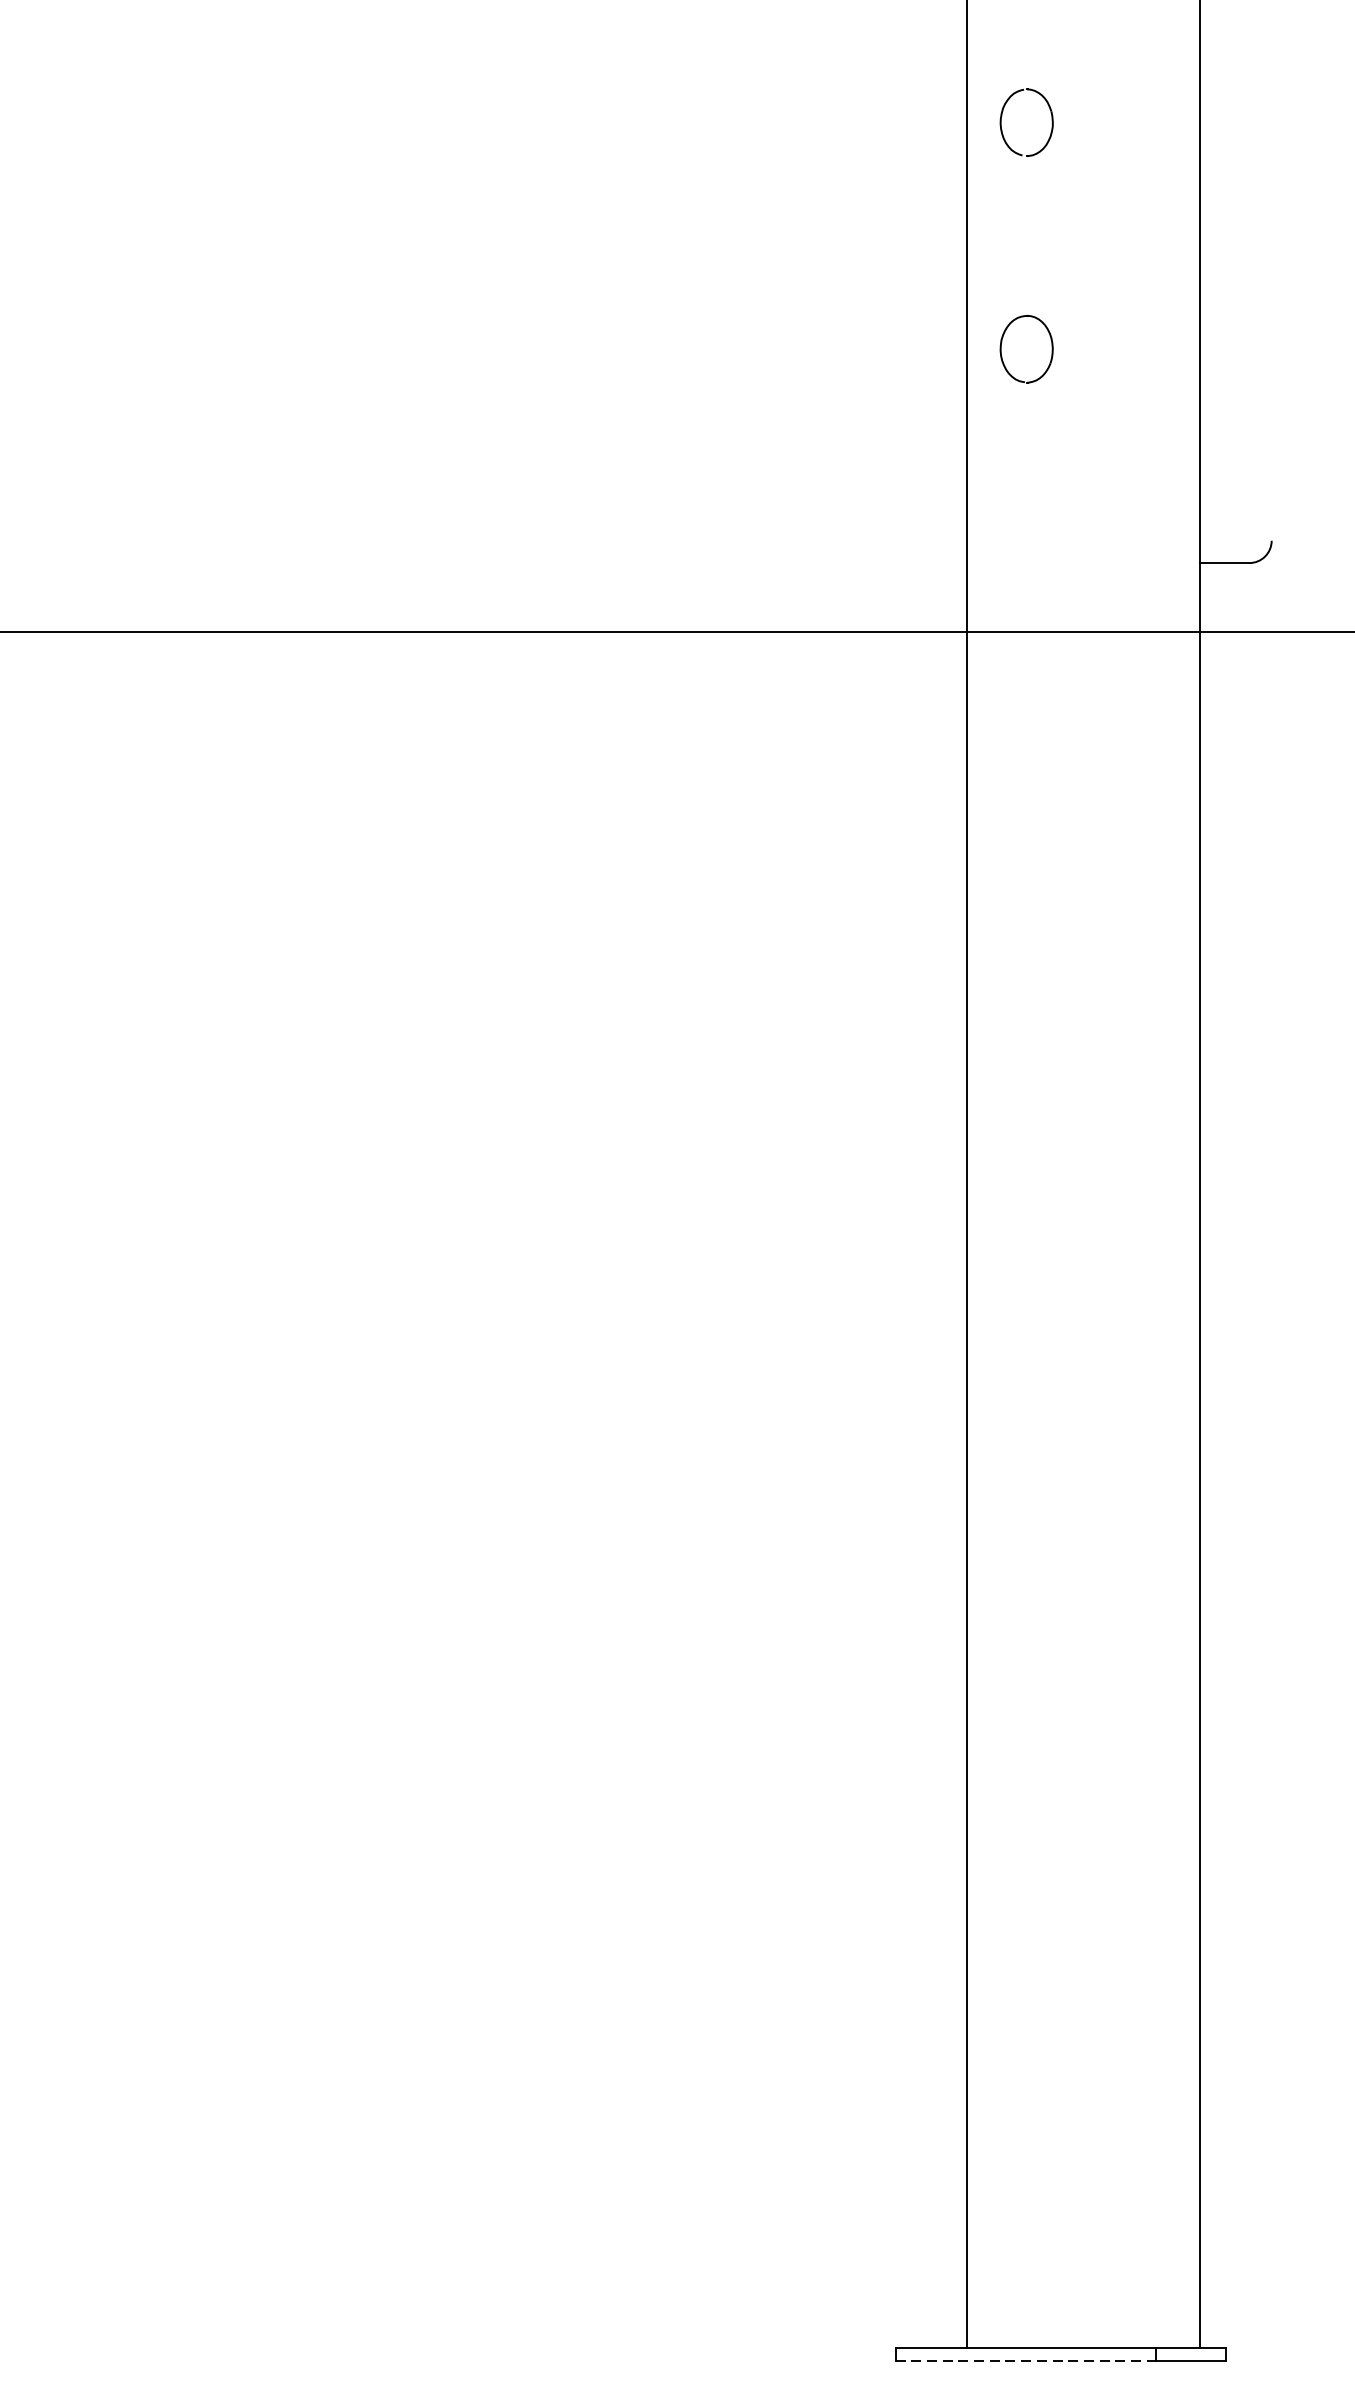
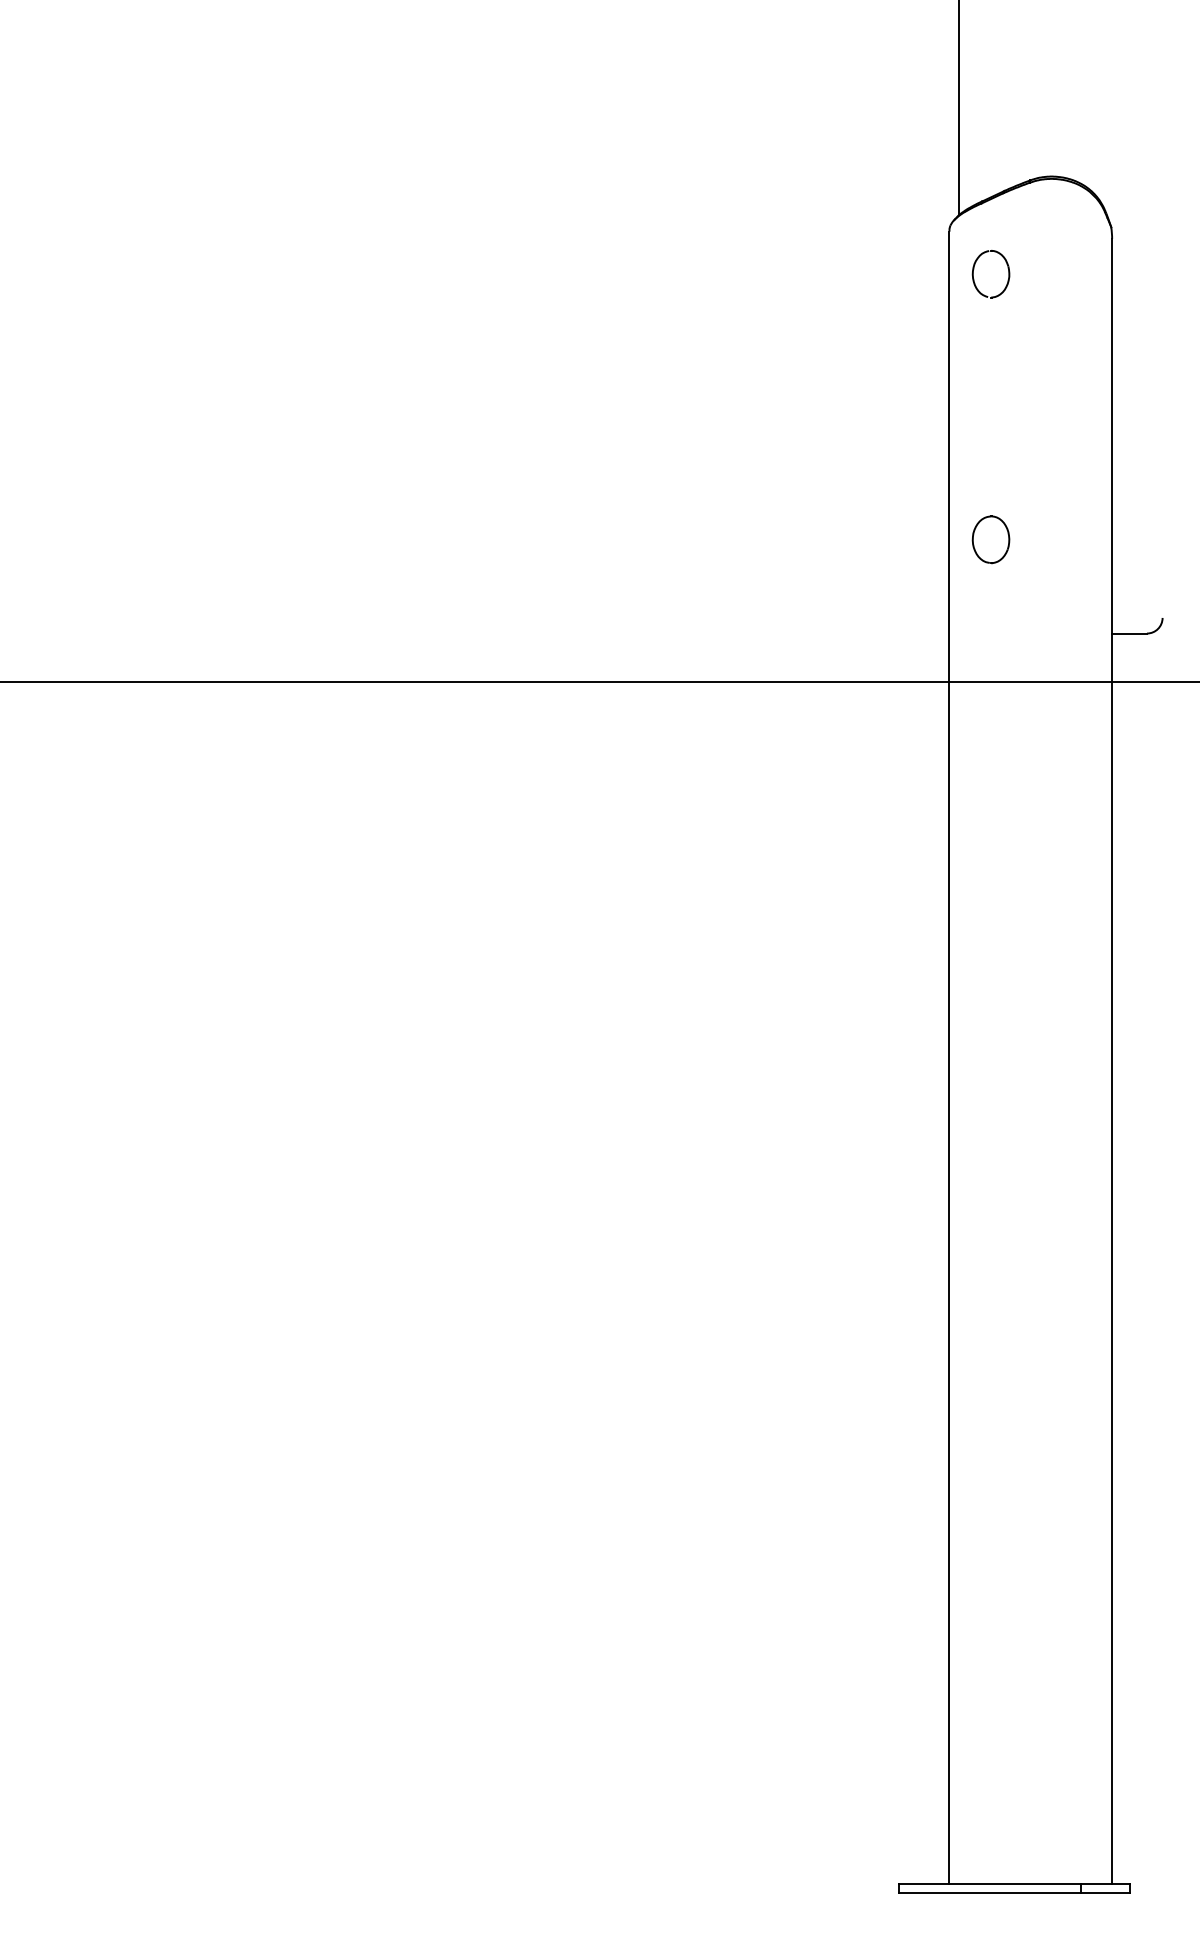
part: (1003, 116) -> (974, 269), moved
part: (1025, 348) -> (990, 539), moved
line: (1025, 2360) -> (990, 1892), dashed -> solid

